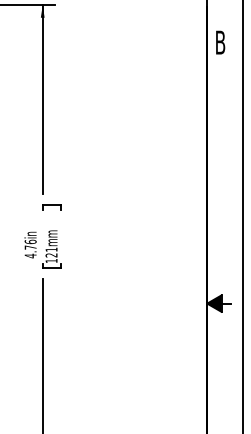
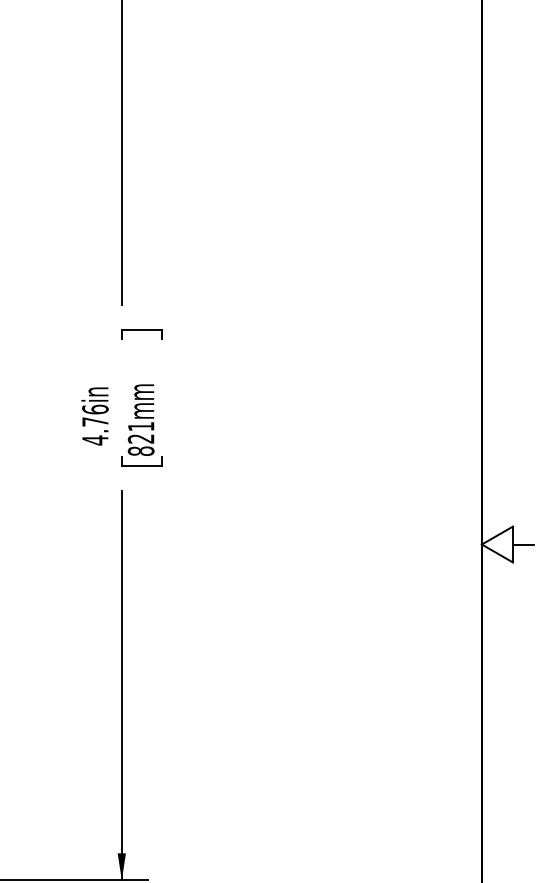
text: (51, 260) -> (140, 450), 121mm -> 821mm
fill: (214, 303) -> (497, 544), removed

